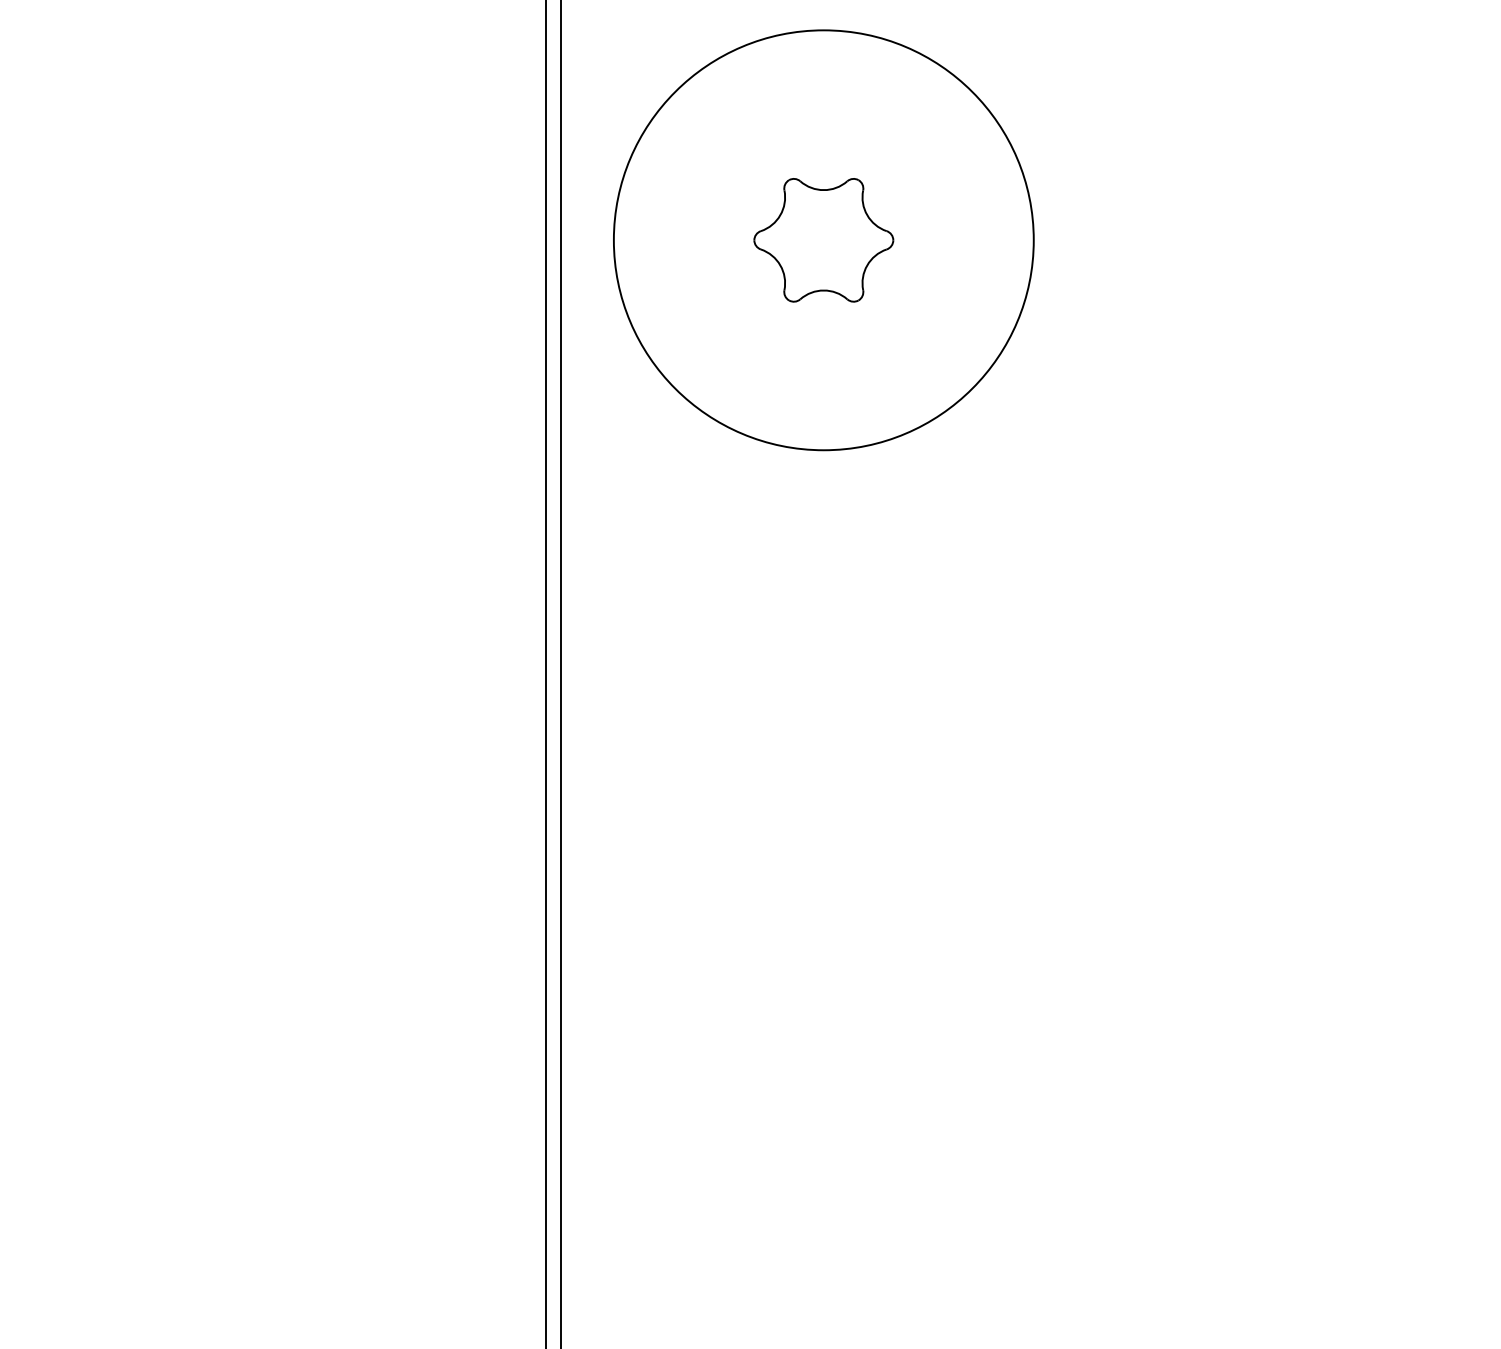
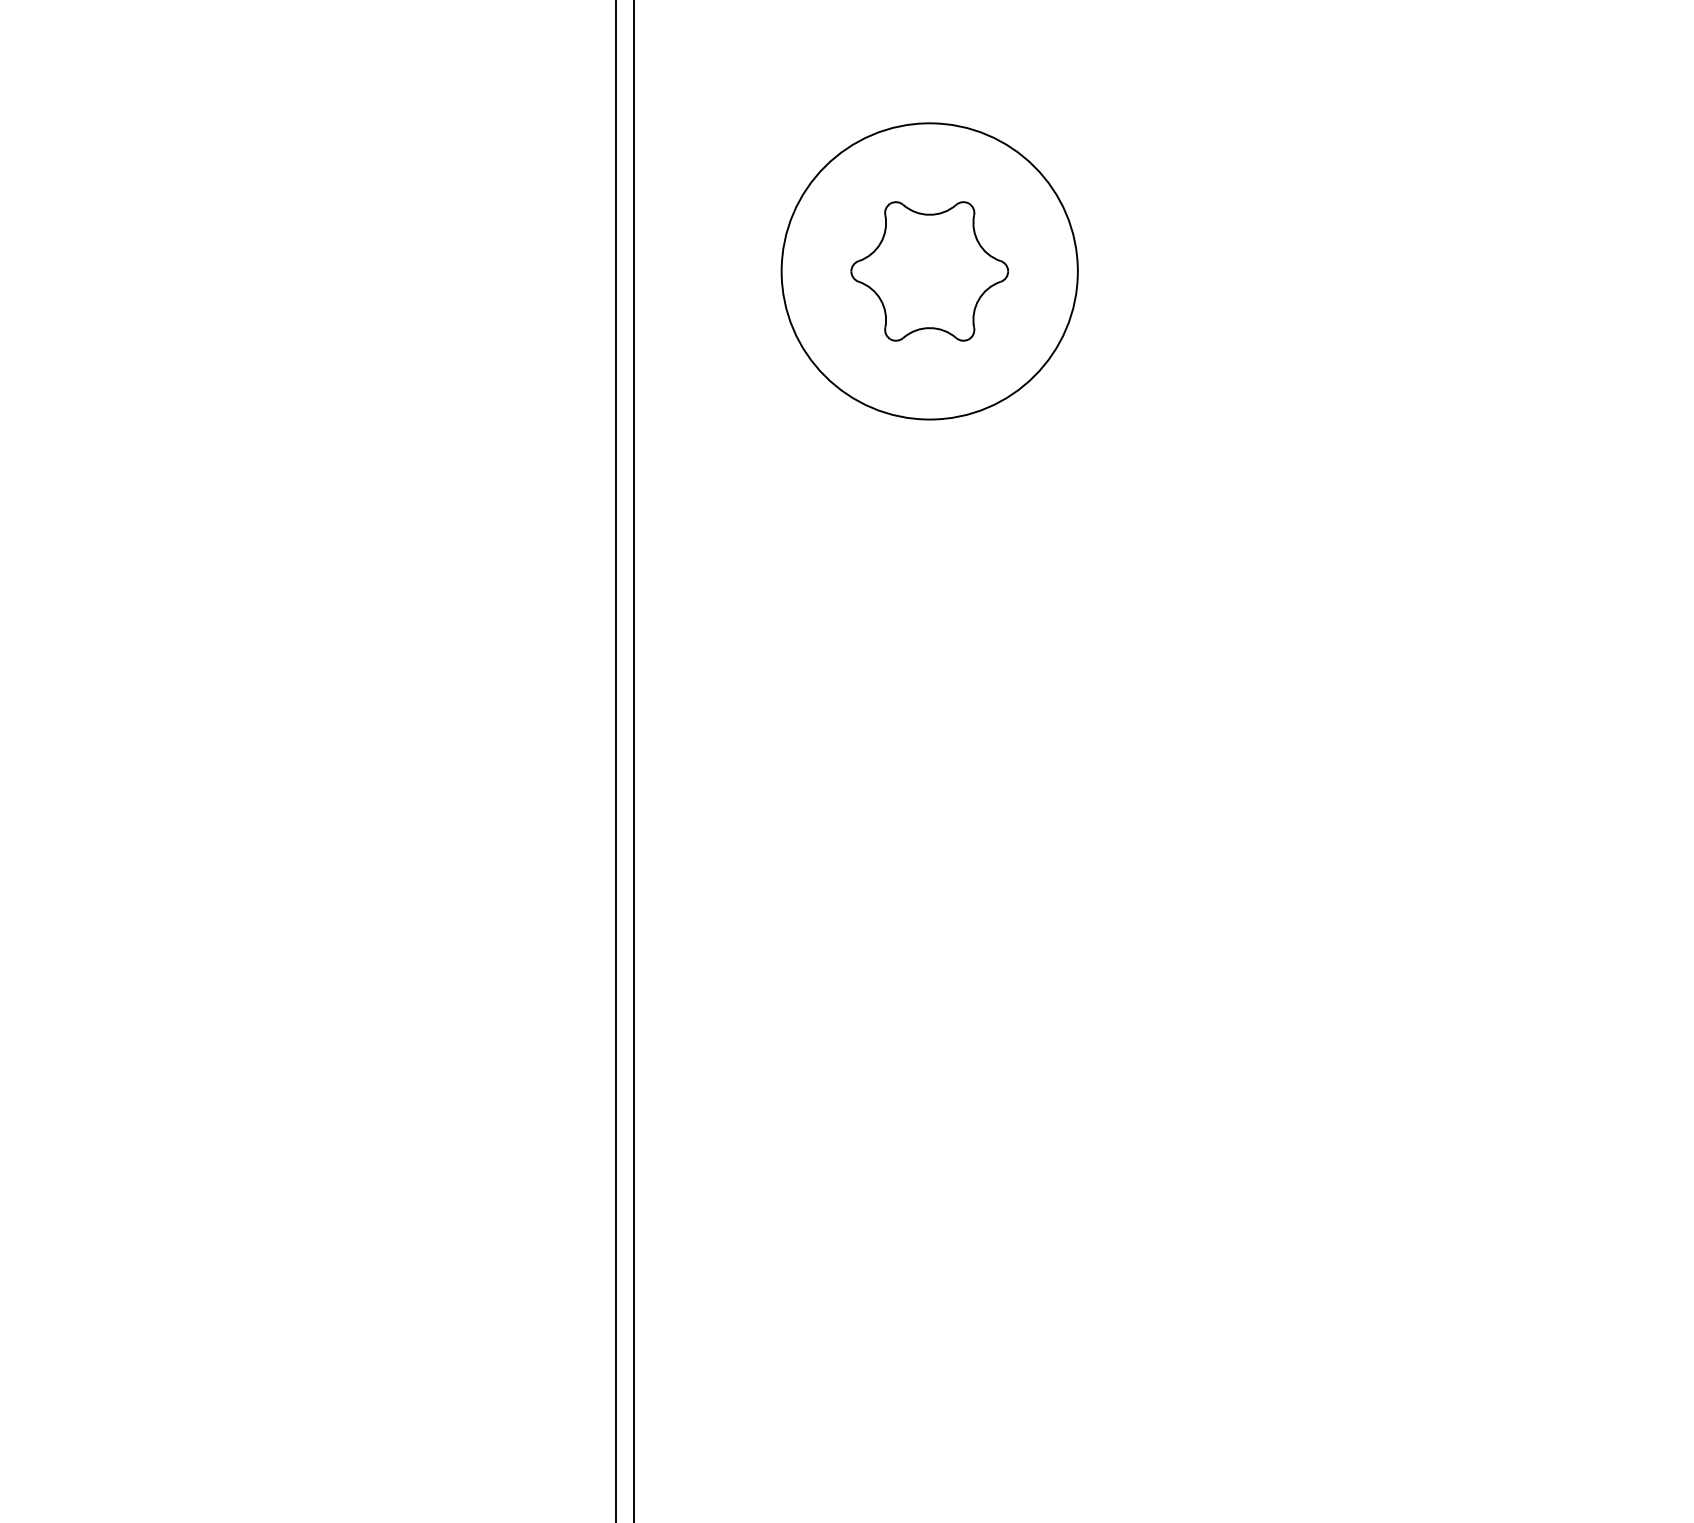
circle: (823, 240) -> (929, 271), size x0.62

